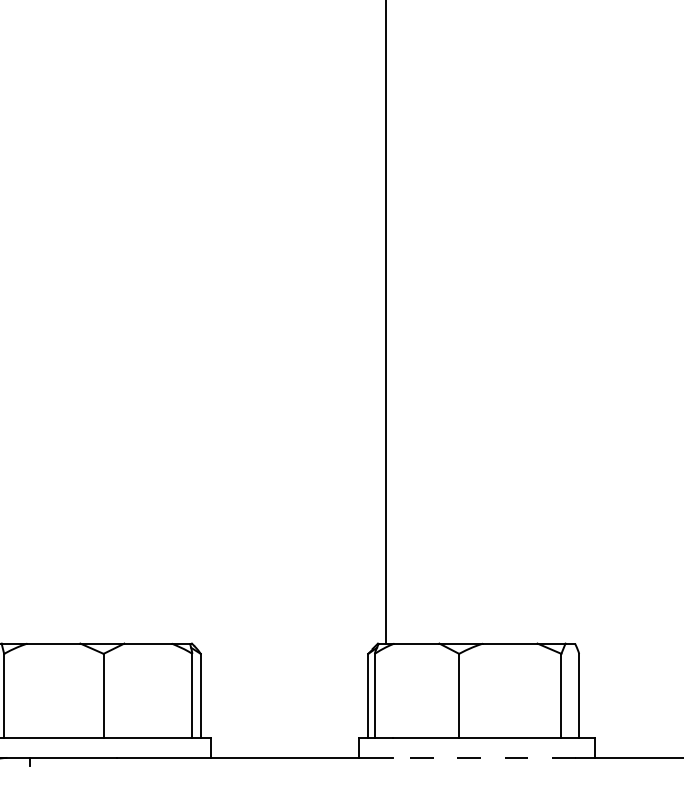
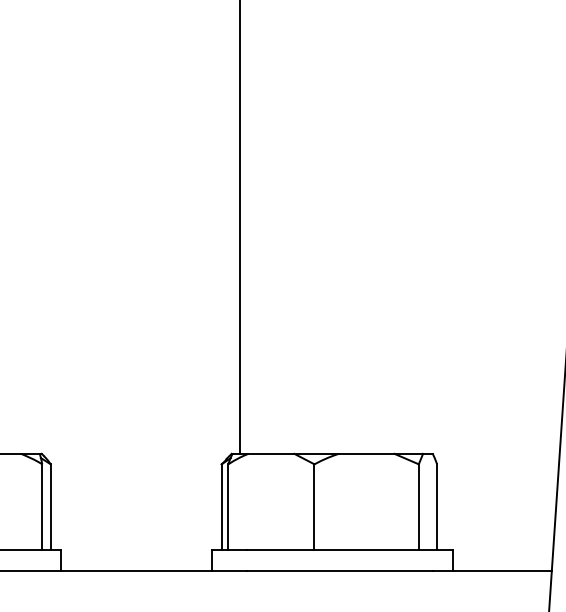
line: (484, 757) -> (340, 570), dashed -> solid

